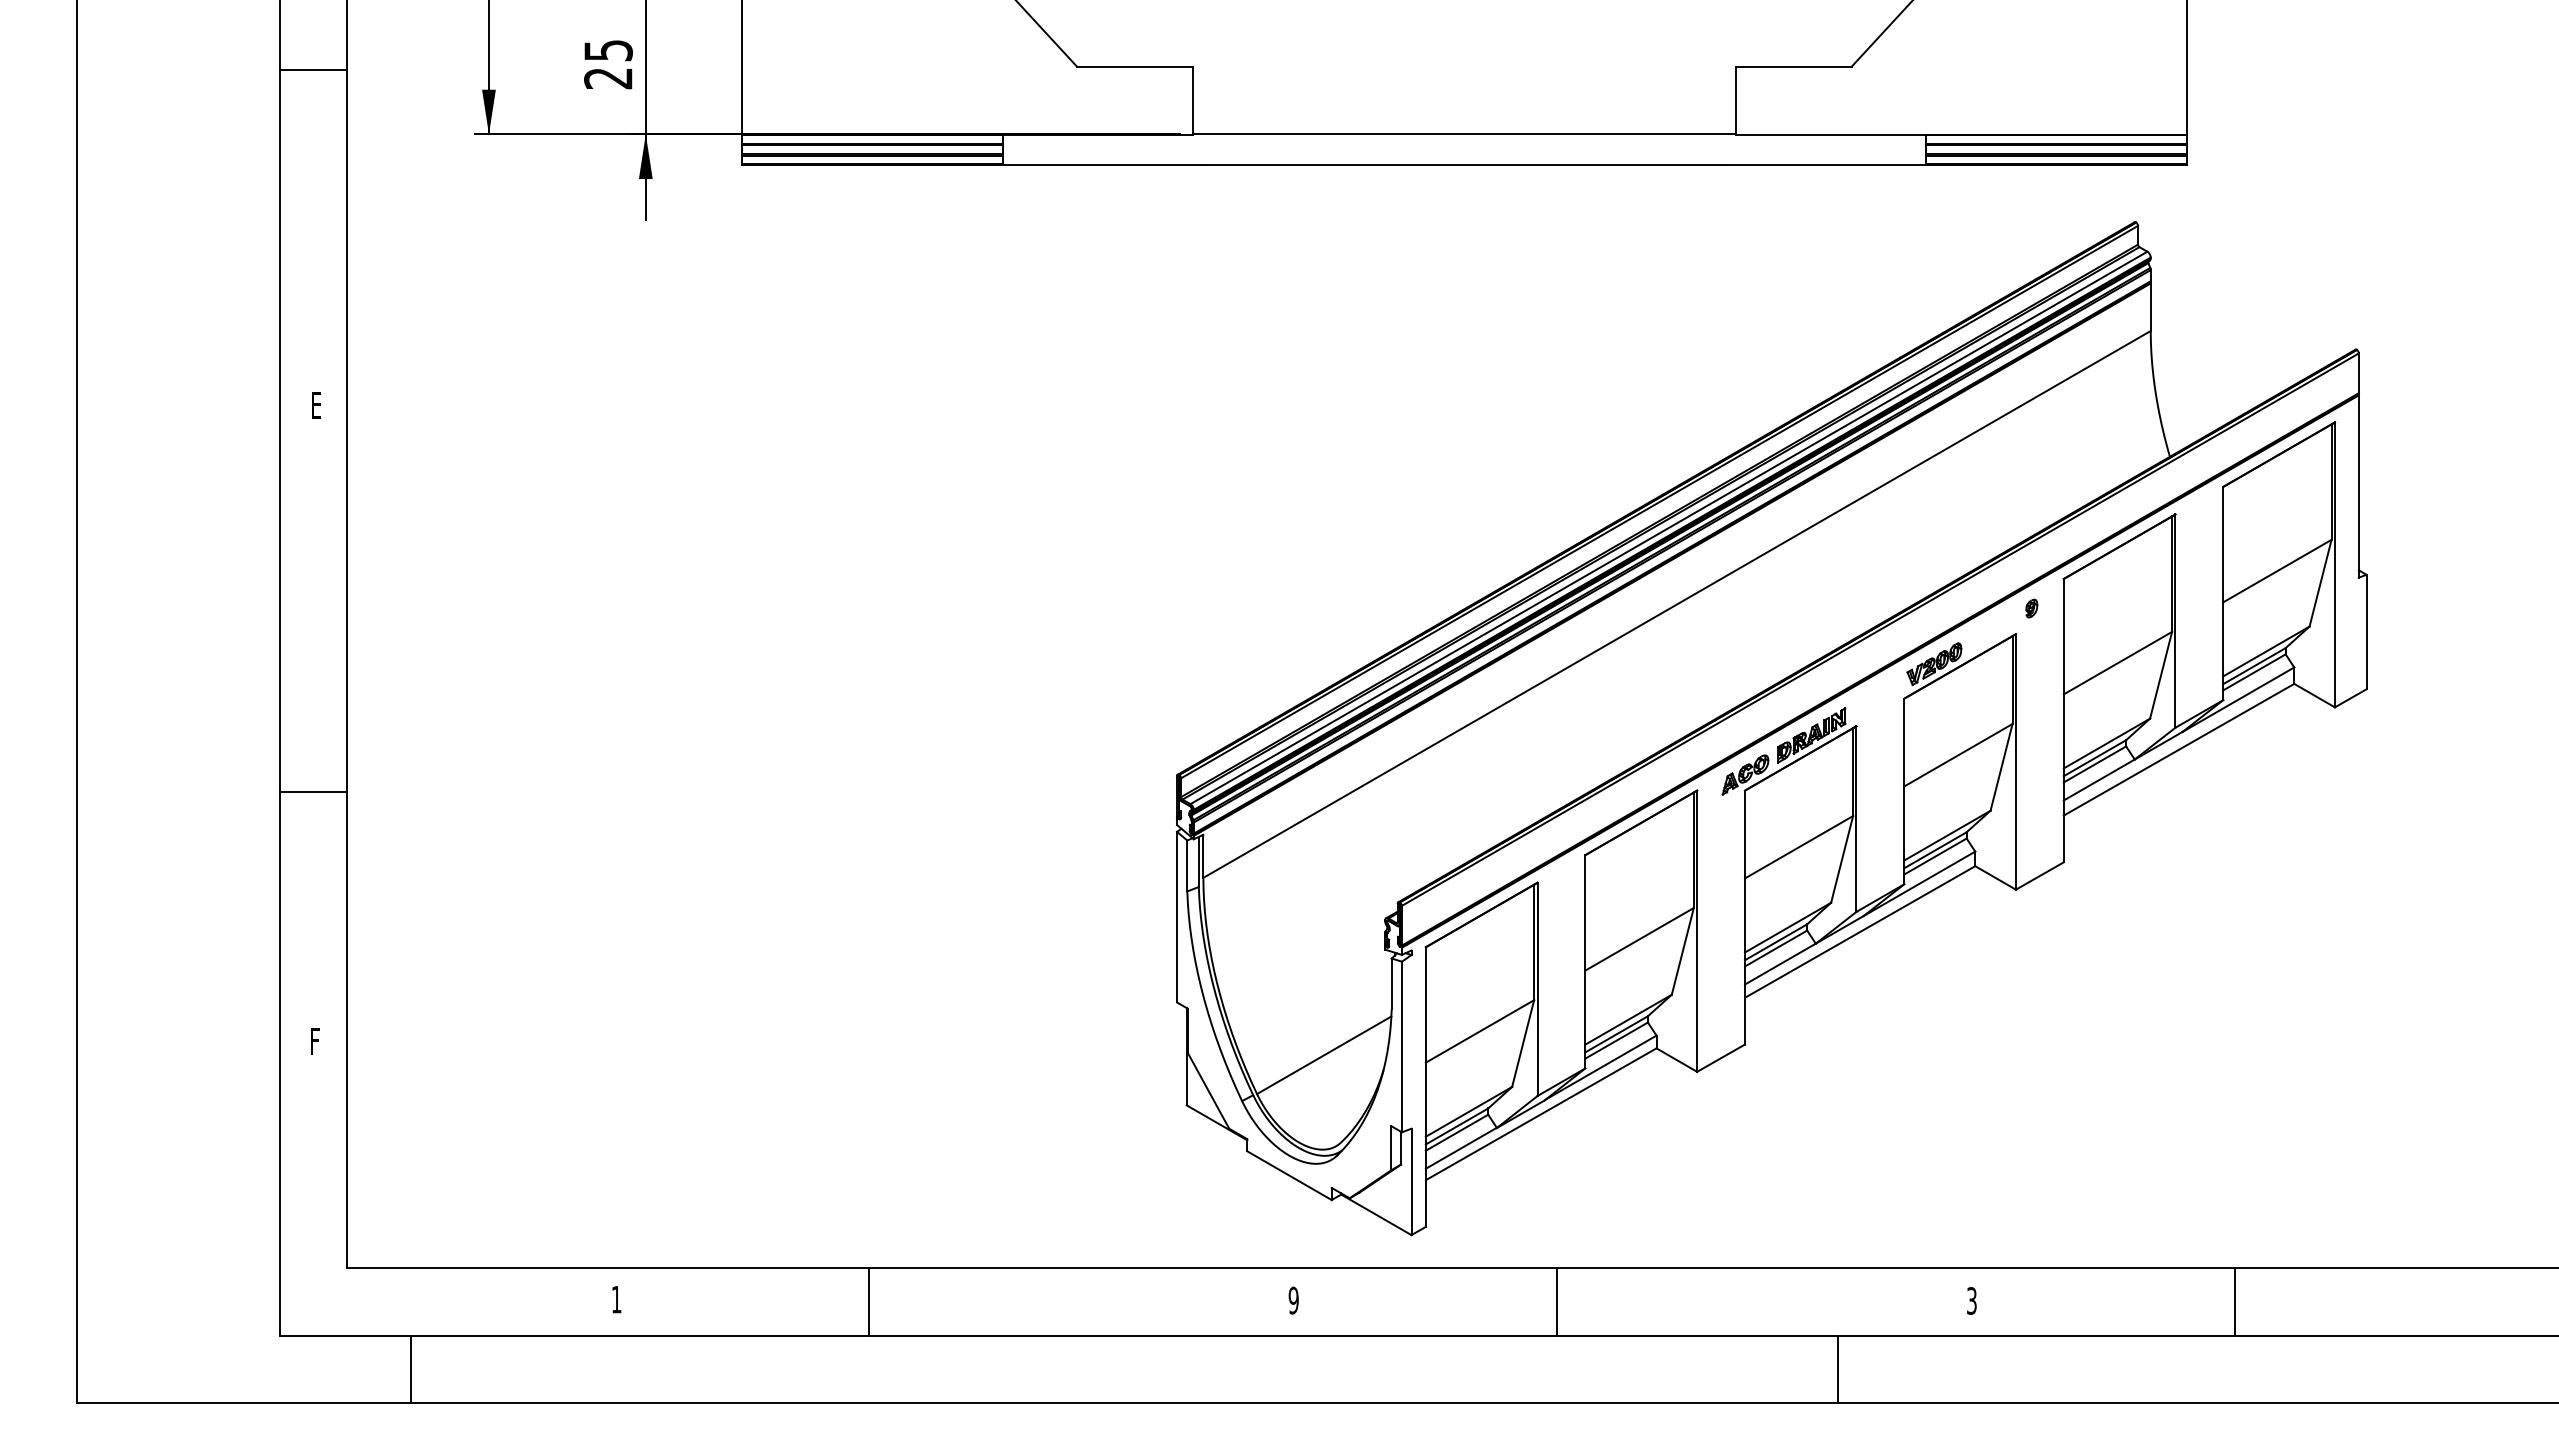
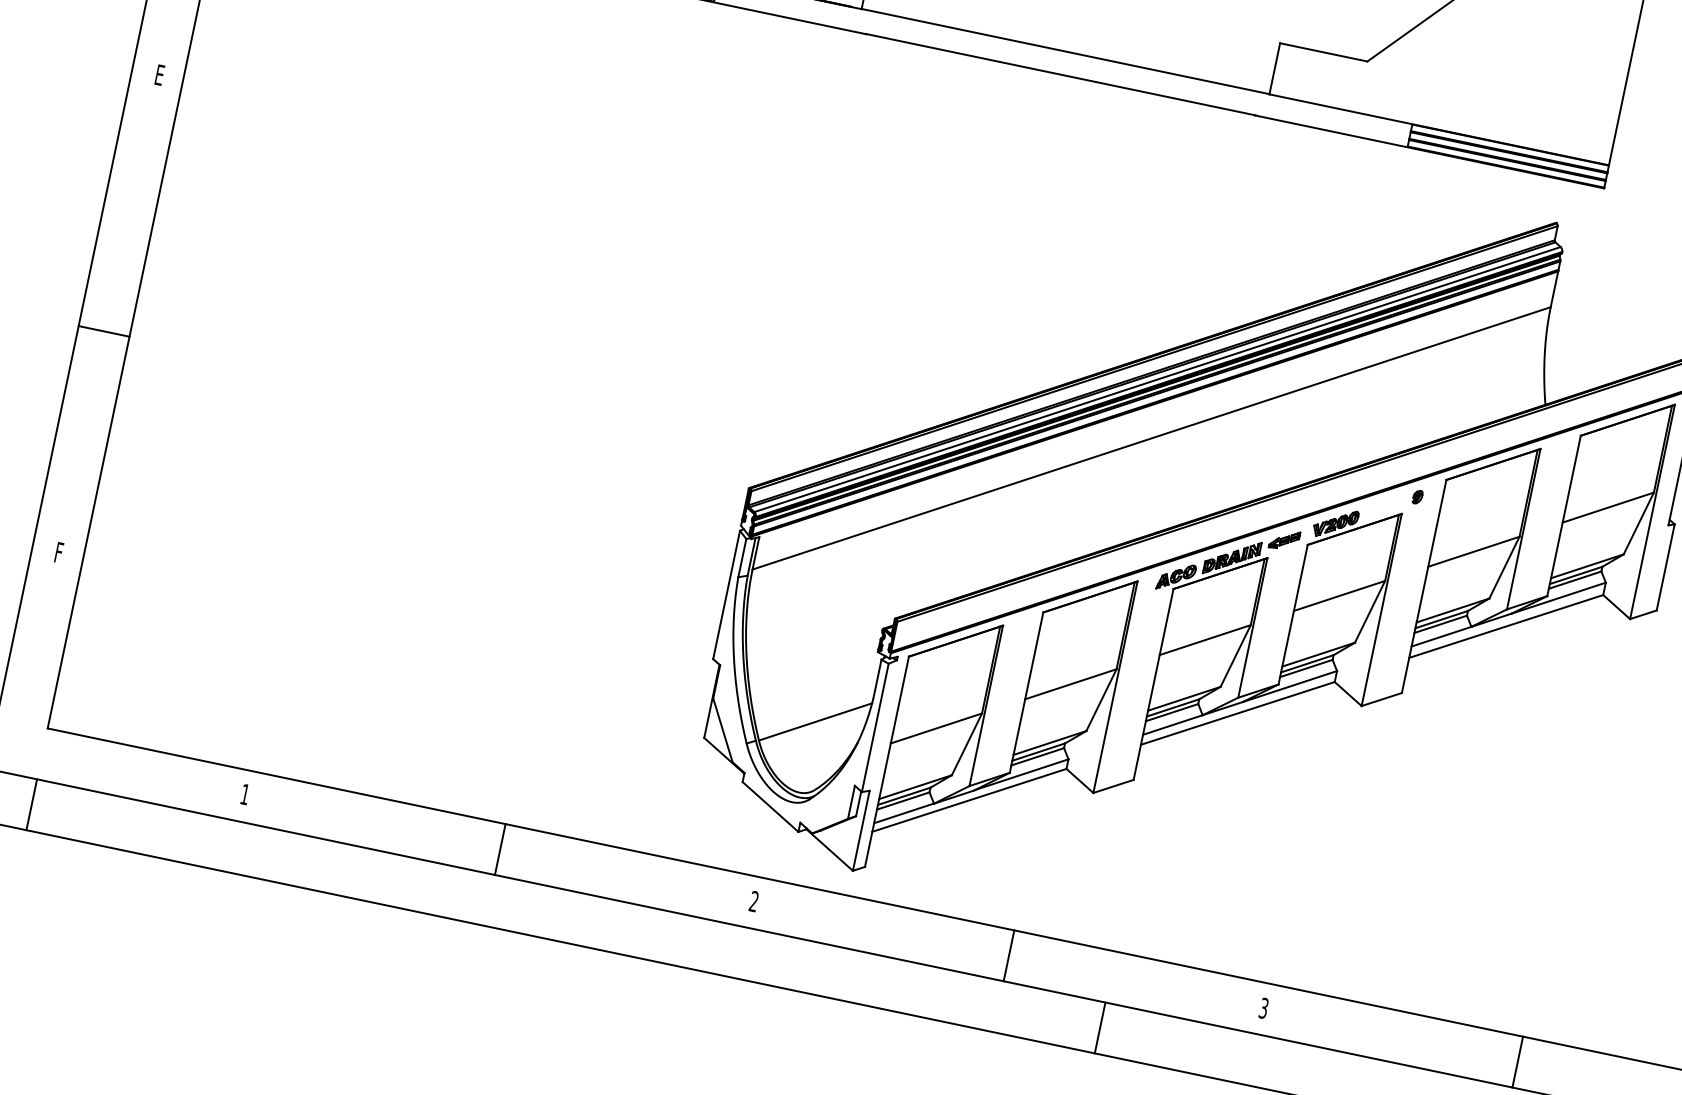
part: (1873, 698) -> (1284, 539), added
line: (313, 792) -> (103, 331), moved
text: (1293, 1300) -> (753, 901), 9 -> 2
line: (869, 1301) -> (500, 849), moved
line: (1557, 1301) -> (1009, 955), moved
line: (2234, 1301) -> (1517, 1061), moved
line: (411, 1369) -> (31, 804), moved
line: (1838, 1369) -> (1100, 1027), moved

